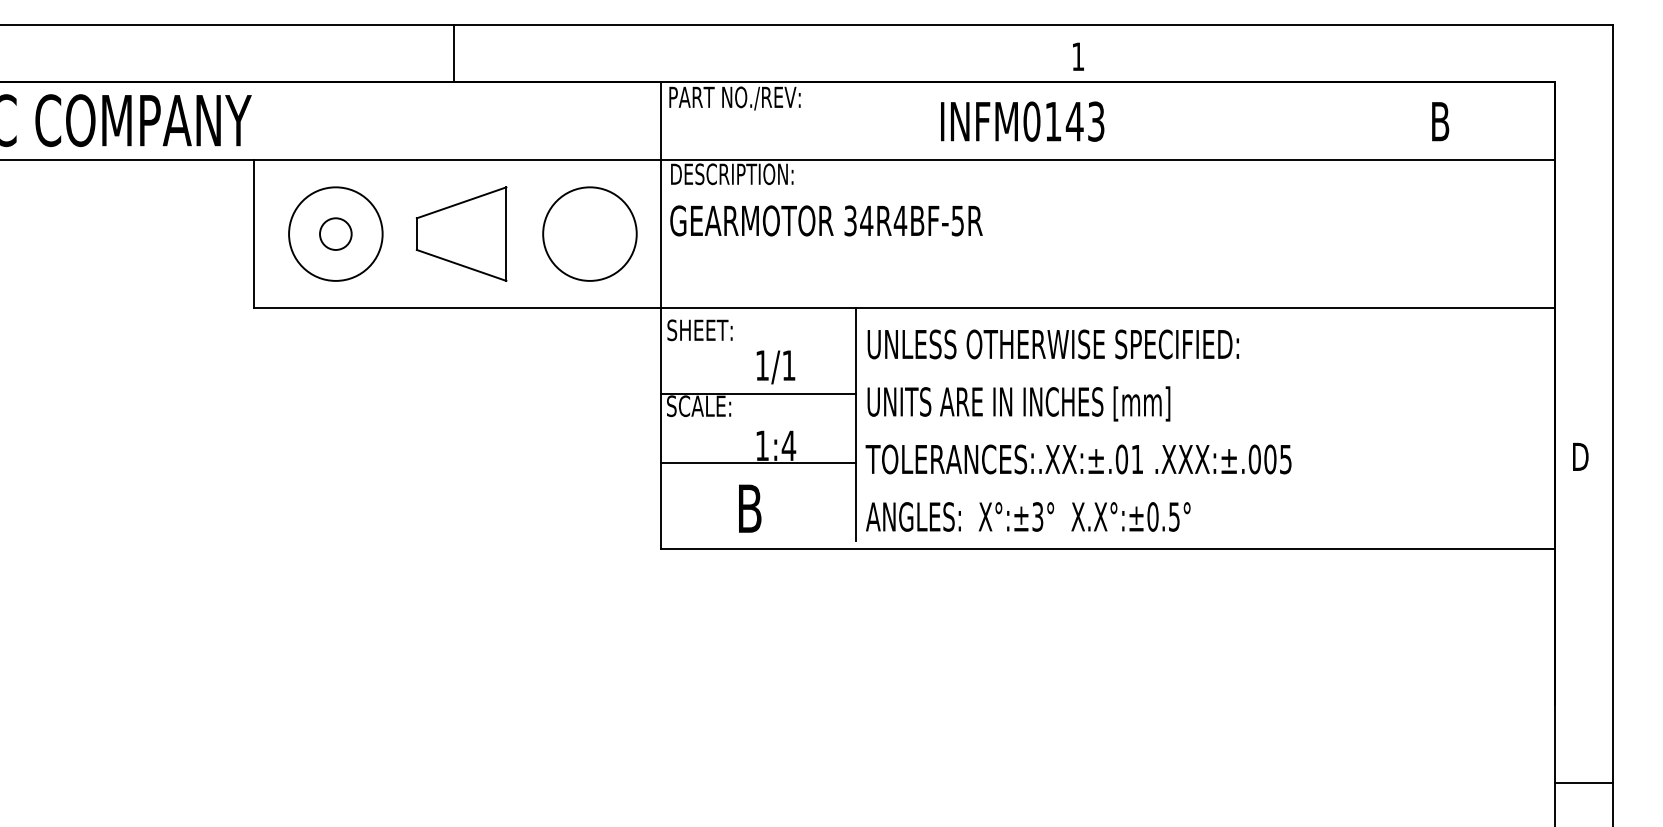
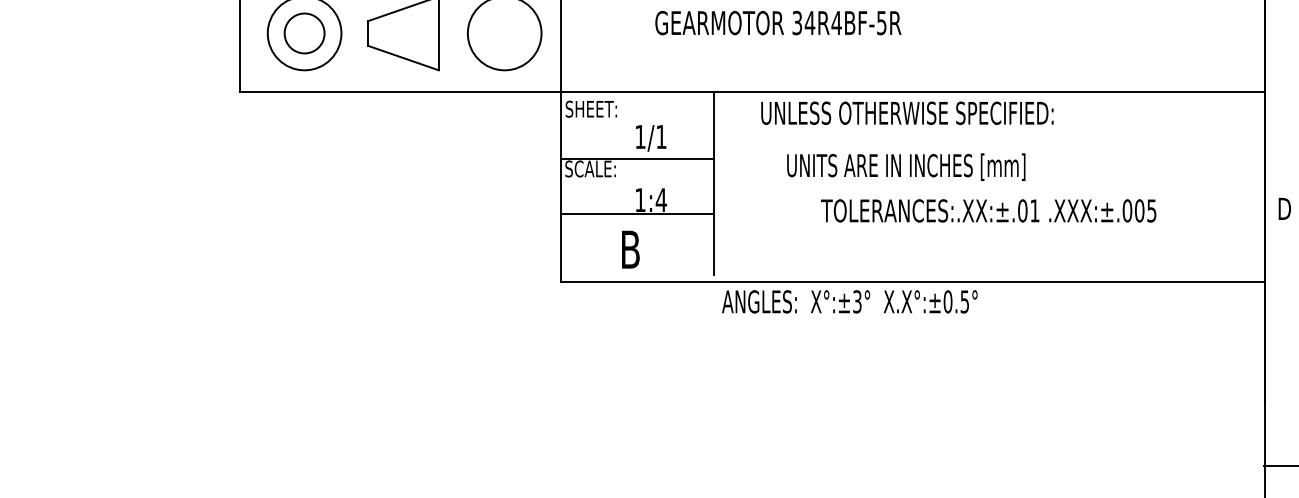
text: (826, 220) -> (778, 22), moved
circle: (335, 233) -> (304, 32), size x1.6
text: (1052, 344) -> (906, 113), moved
text: (1018, 403) -> (905, 166), moved
text: (1078, 459) -> (988, 210), moved
text: (1028, 516) -> (850, 301), moved

